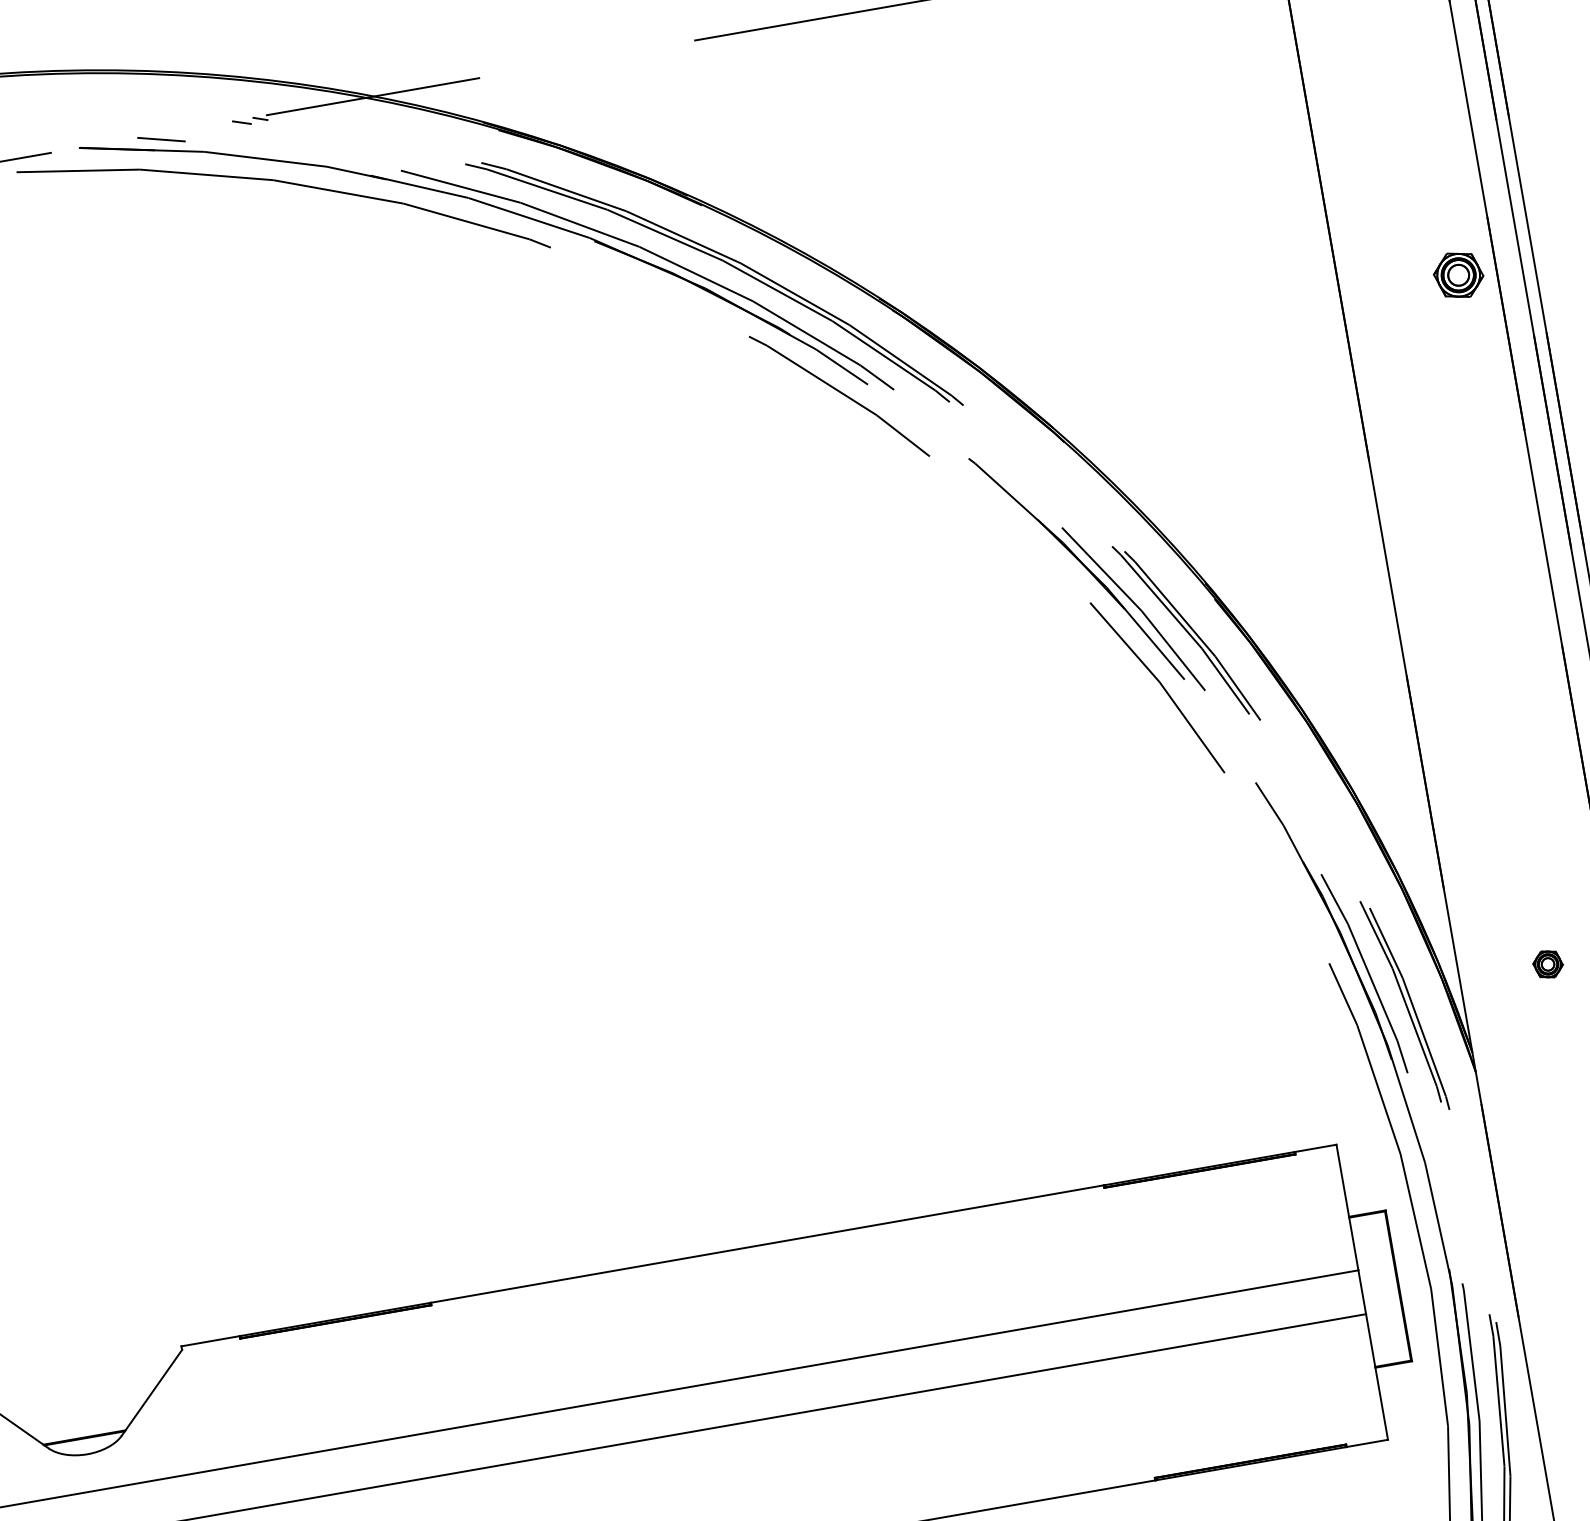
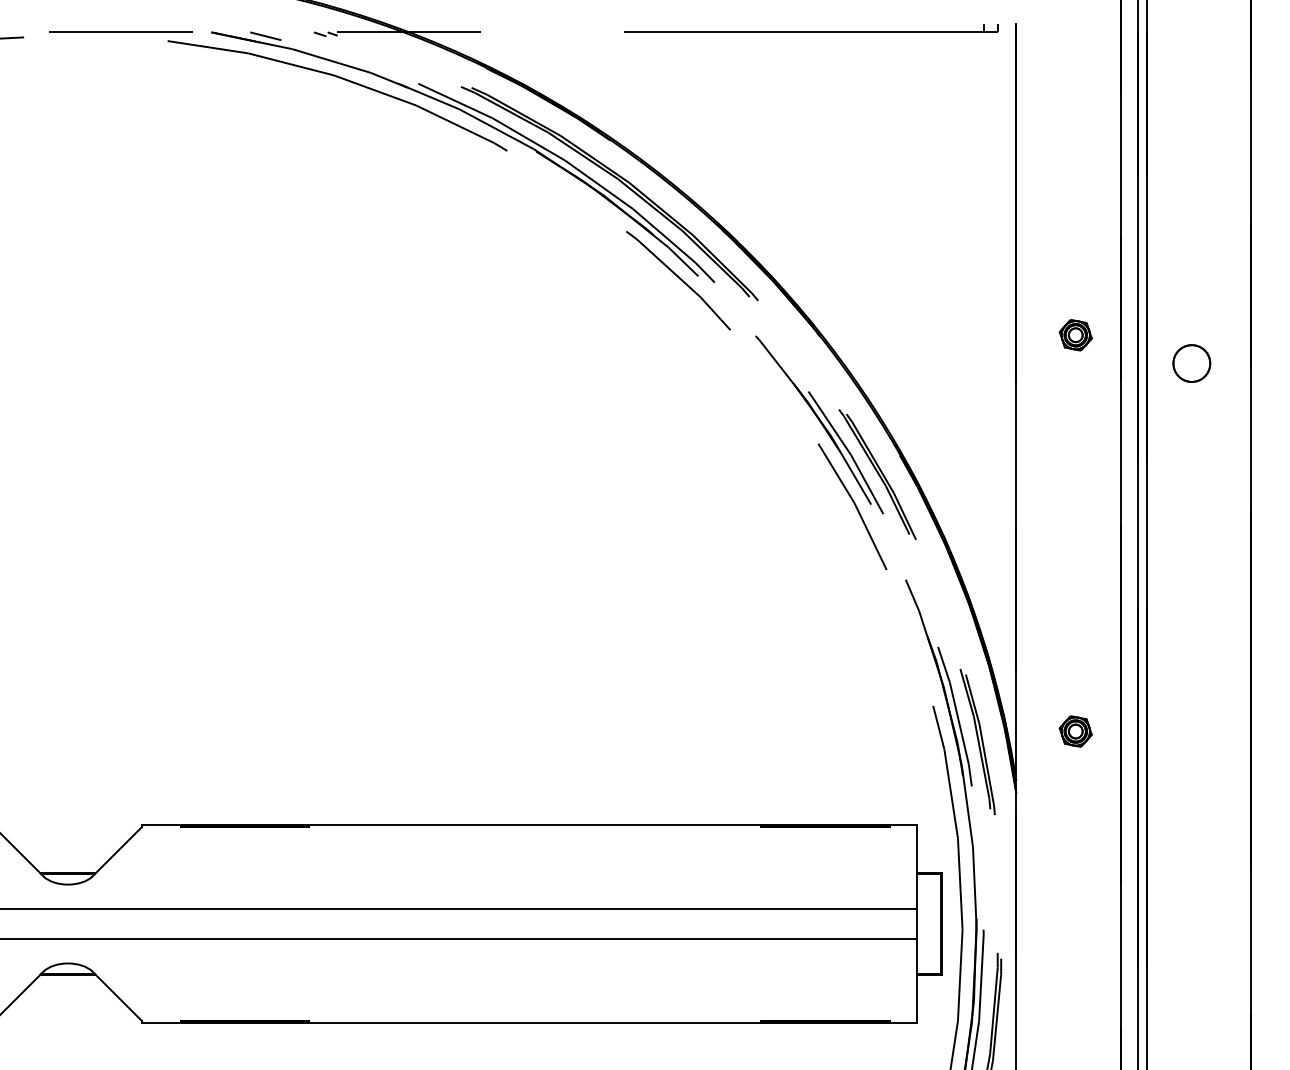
part: (1458, 275) -> (1075, 335), moved
part: (1547, 964) -> (1075, 731), size x1.67

